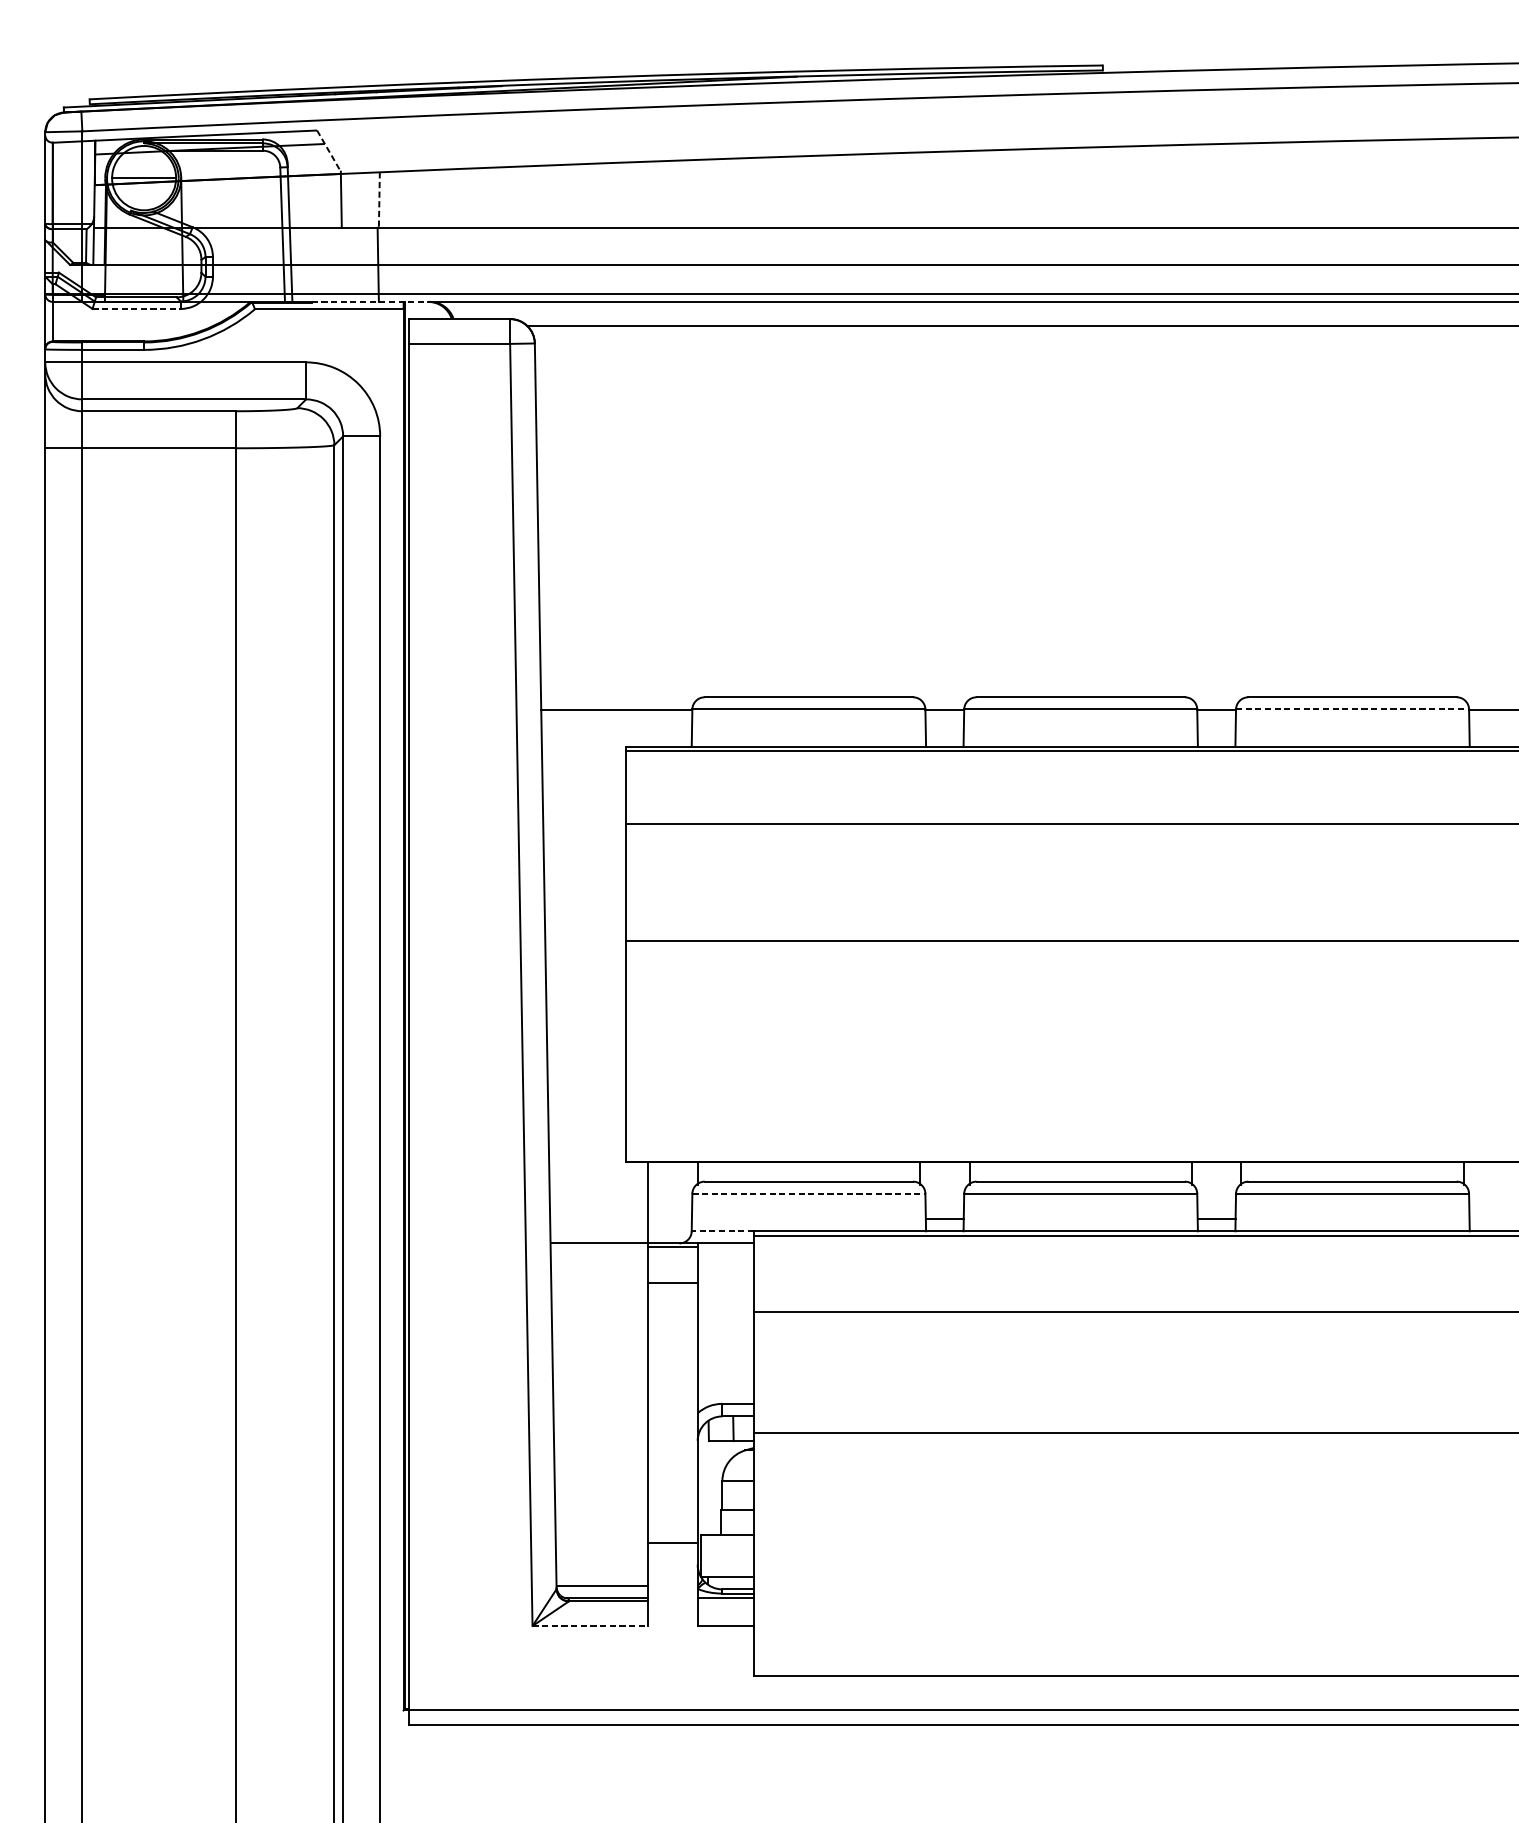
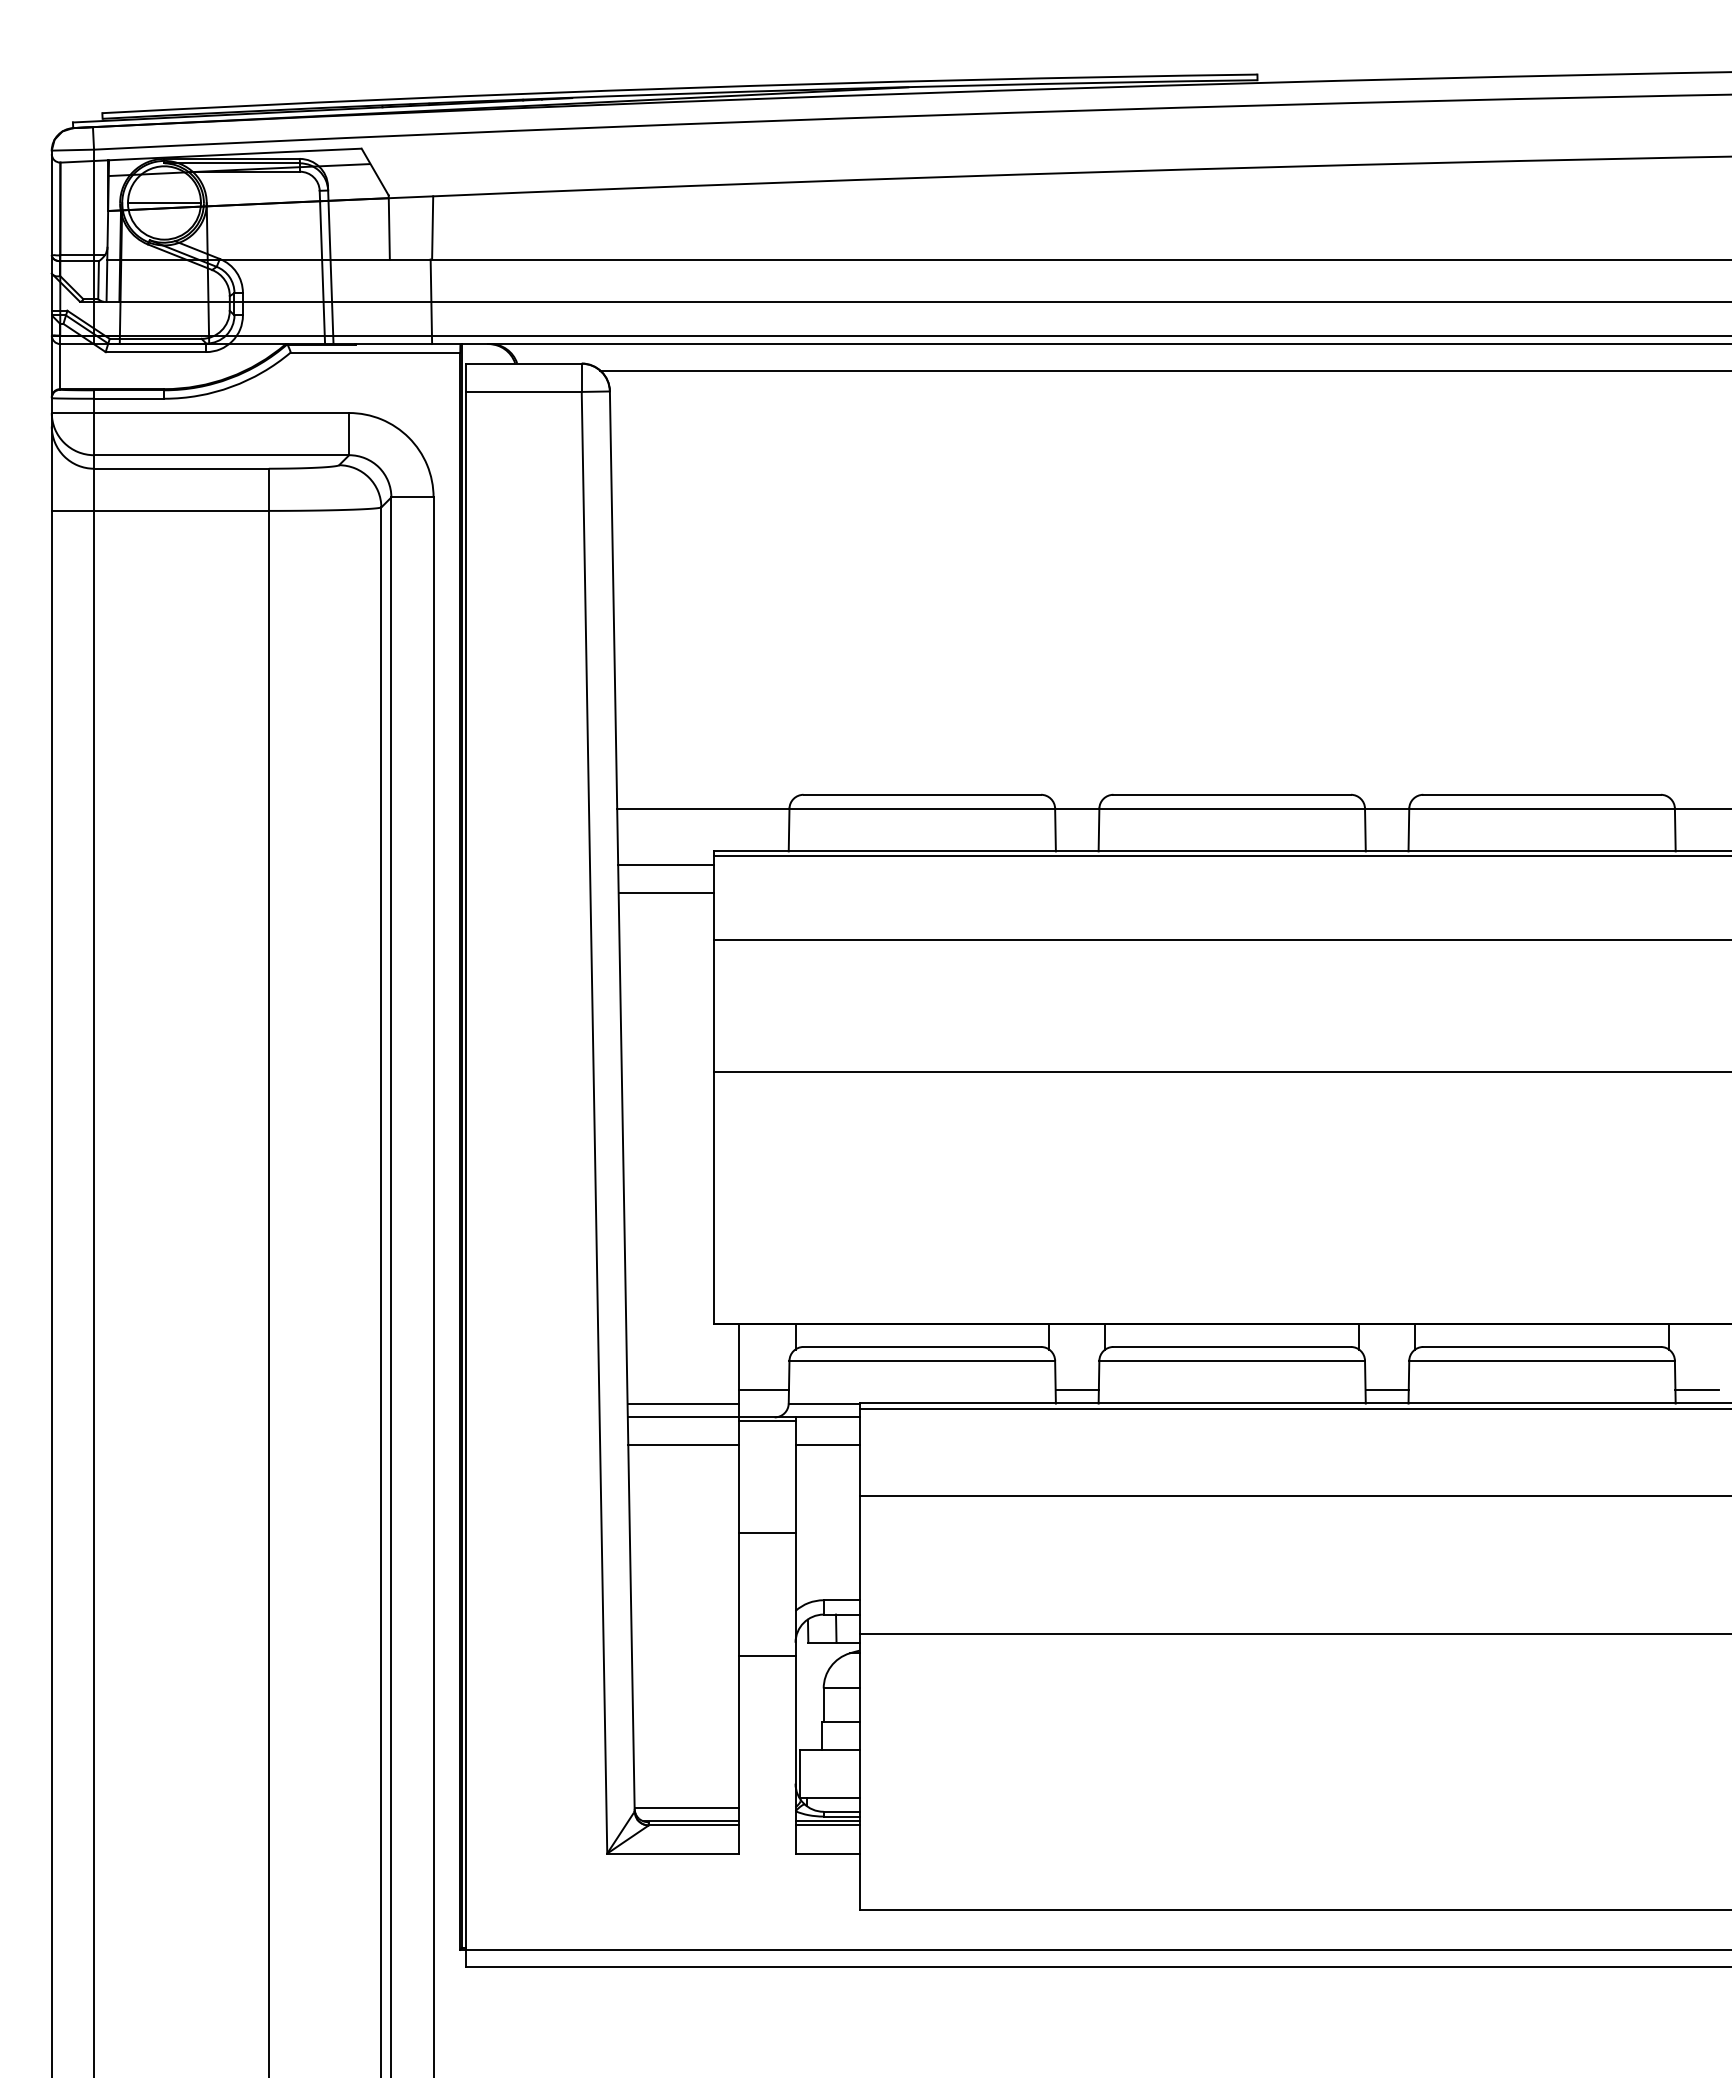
line: (329, 151) -> (375, 172), dashed -> solid
line: (379, 199) -> (432, 227), dashed -> solid
line: (370, 302) -> (422, 344), dashed -> solid
line: (137, 309) -> (156, 352), dashed -> solid
line: (1352, 709) -> (1542, 808), dashed -> solid
line: (584, 759) -> (666, 865), added
line: (584, 782) -> (666, 892), added
line: (809, 1193) -> (922, 1360), dashed -> solid
line: (669, 1218) -> (763, 1389), added
line: (1488, 1218) -> (1696, 1389), added
line: (599, 1231) -> (683, 1403), added
line: (722, 1231) -> (823, 1403), dashed -> solid
line: (599, 1268) -> (683, 1445), added
line: (725, 1268) -> (827, 1445), added
line: (673, 1282) -> (767, 1532), moved
line: (673, 1542) -> (767, 1655), moved
line: (725, 1601) -> (827, 1825), added
line: (590, 1625) -> (673, 1853), dashed -> solid

